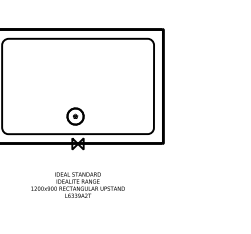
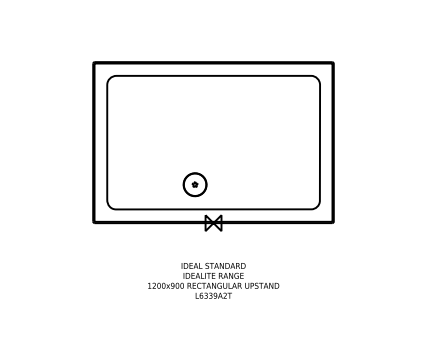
part: (75, 116) -> (194, 184), moved

